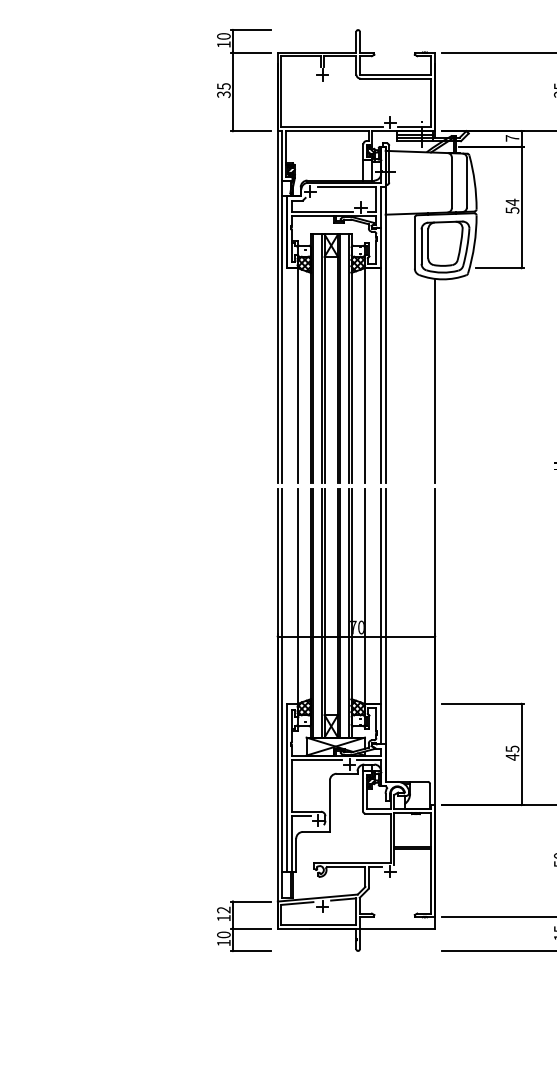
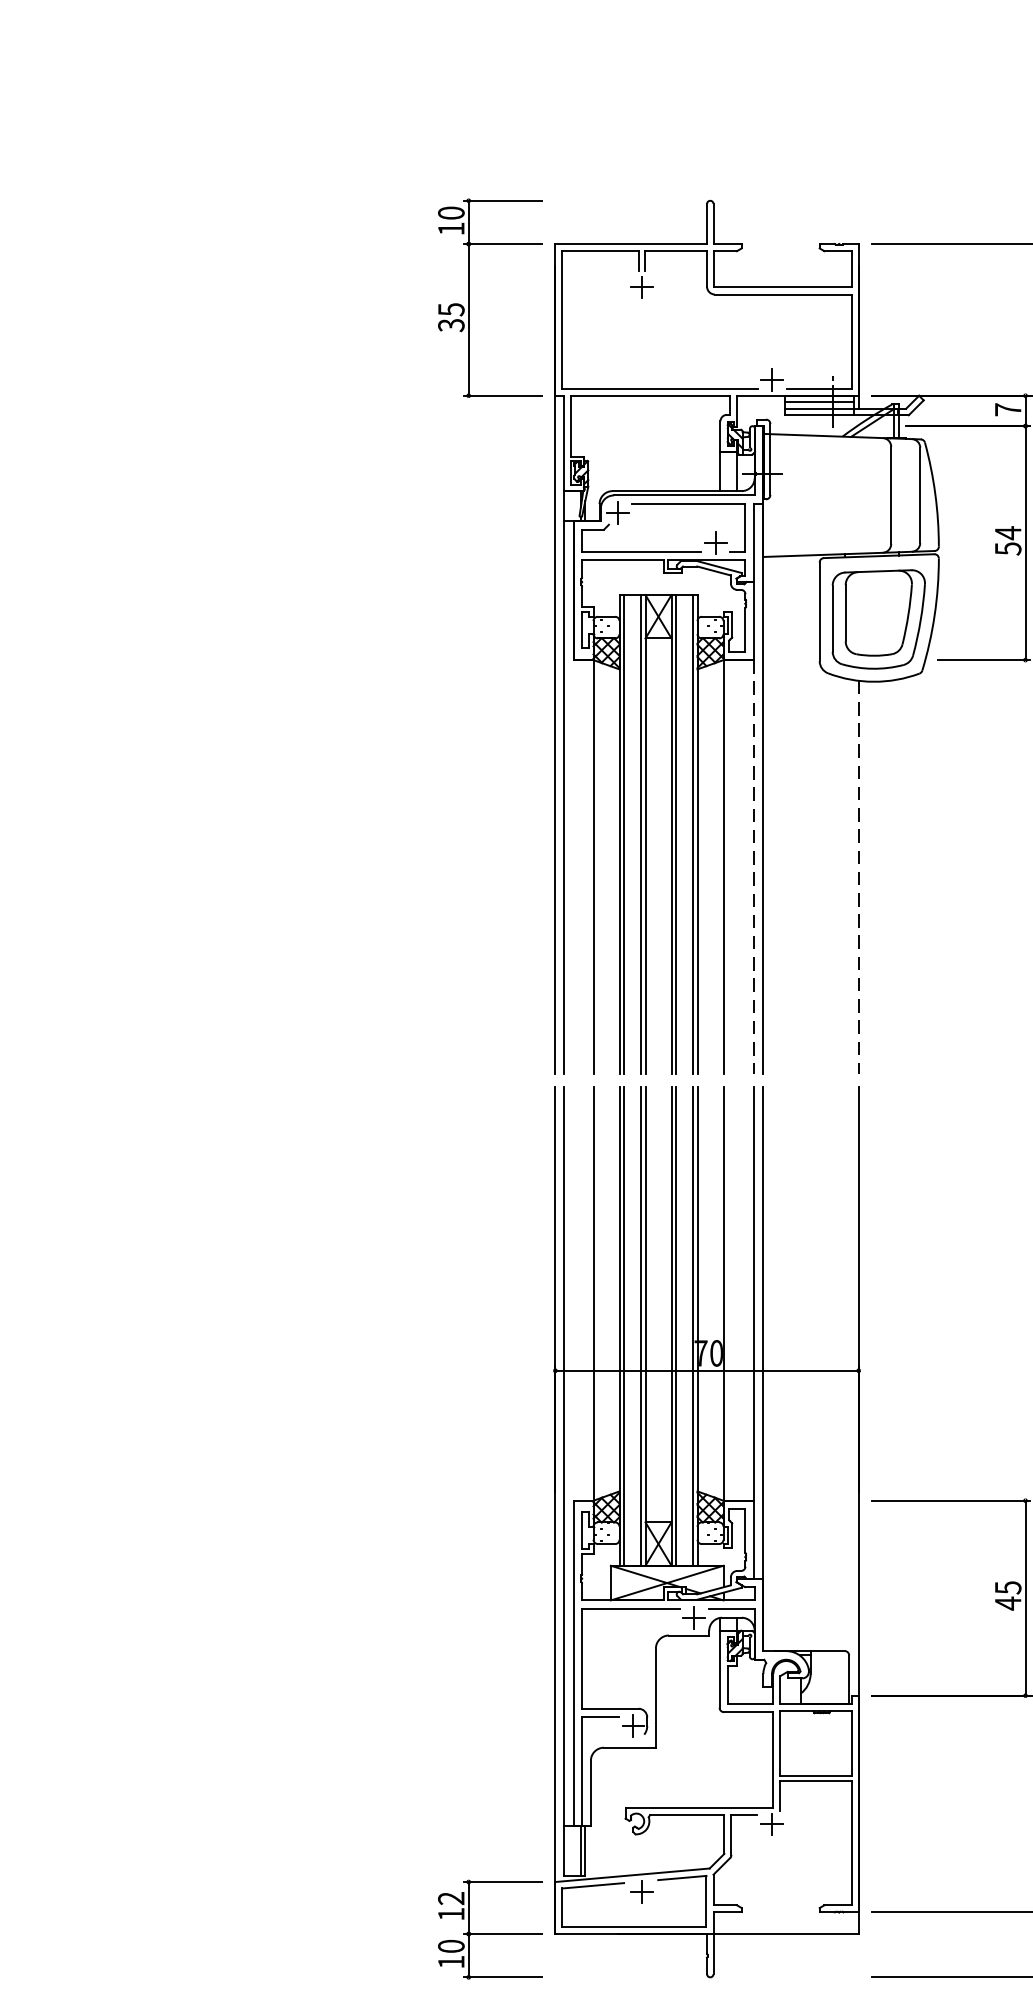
line: (380, 375) -> (753, 867), solid -> dashed
line: (435, 380) -> (859, 876), solid -> dashed

